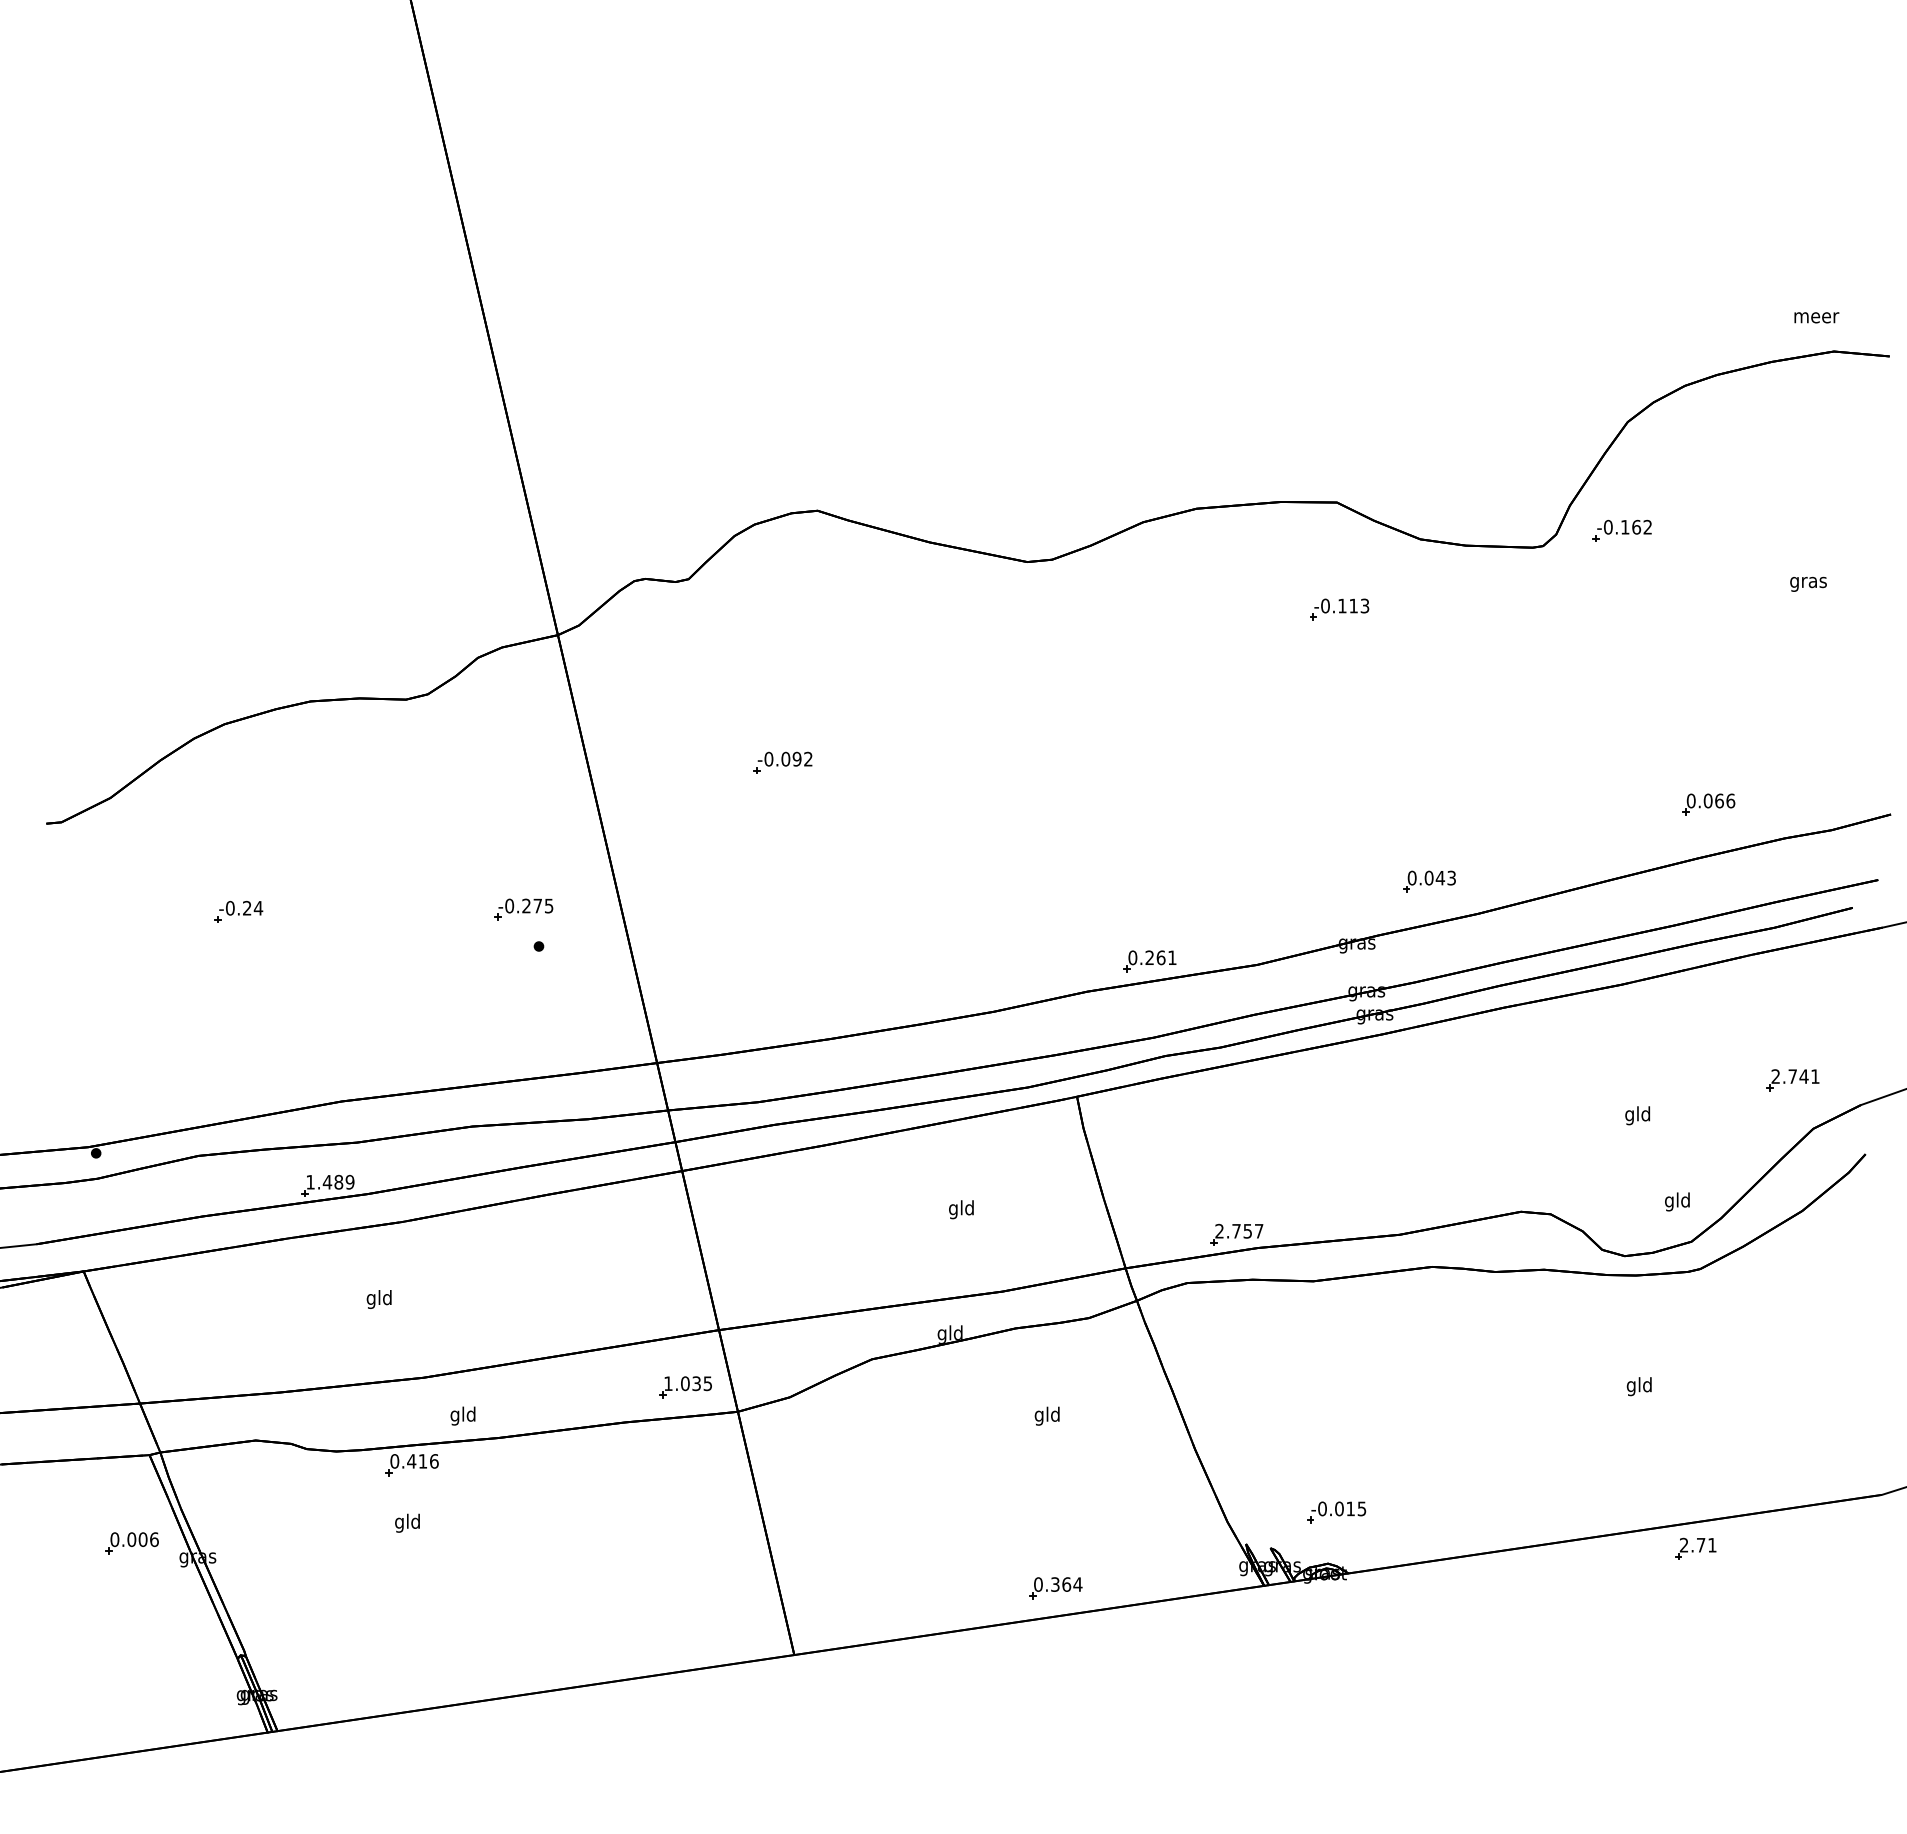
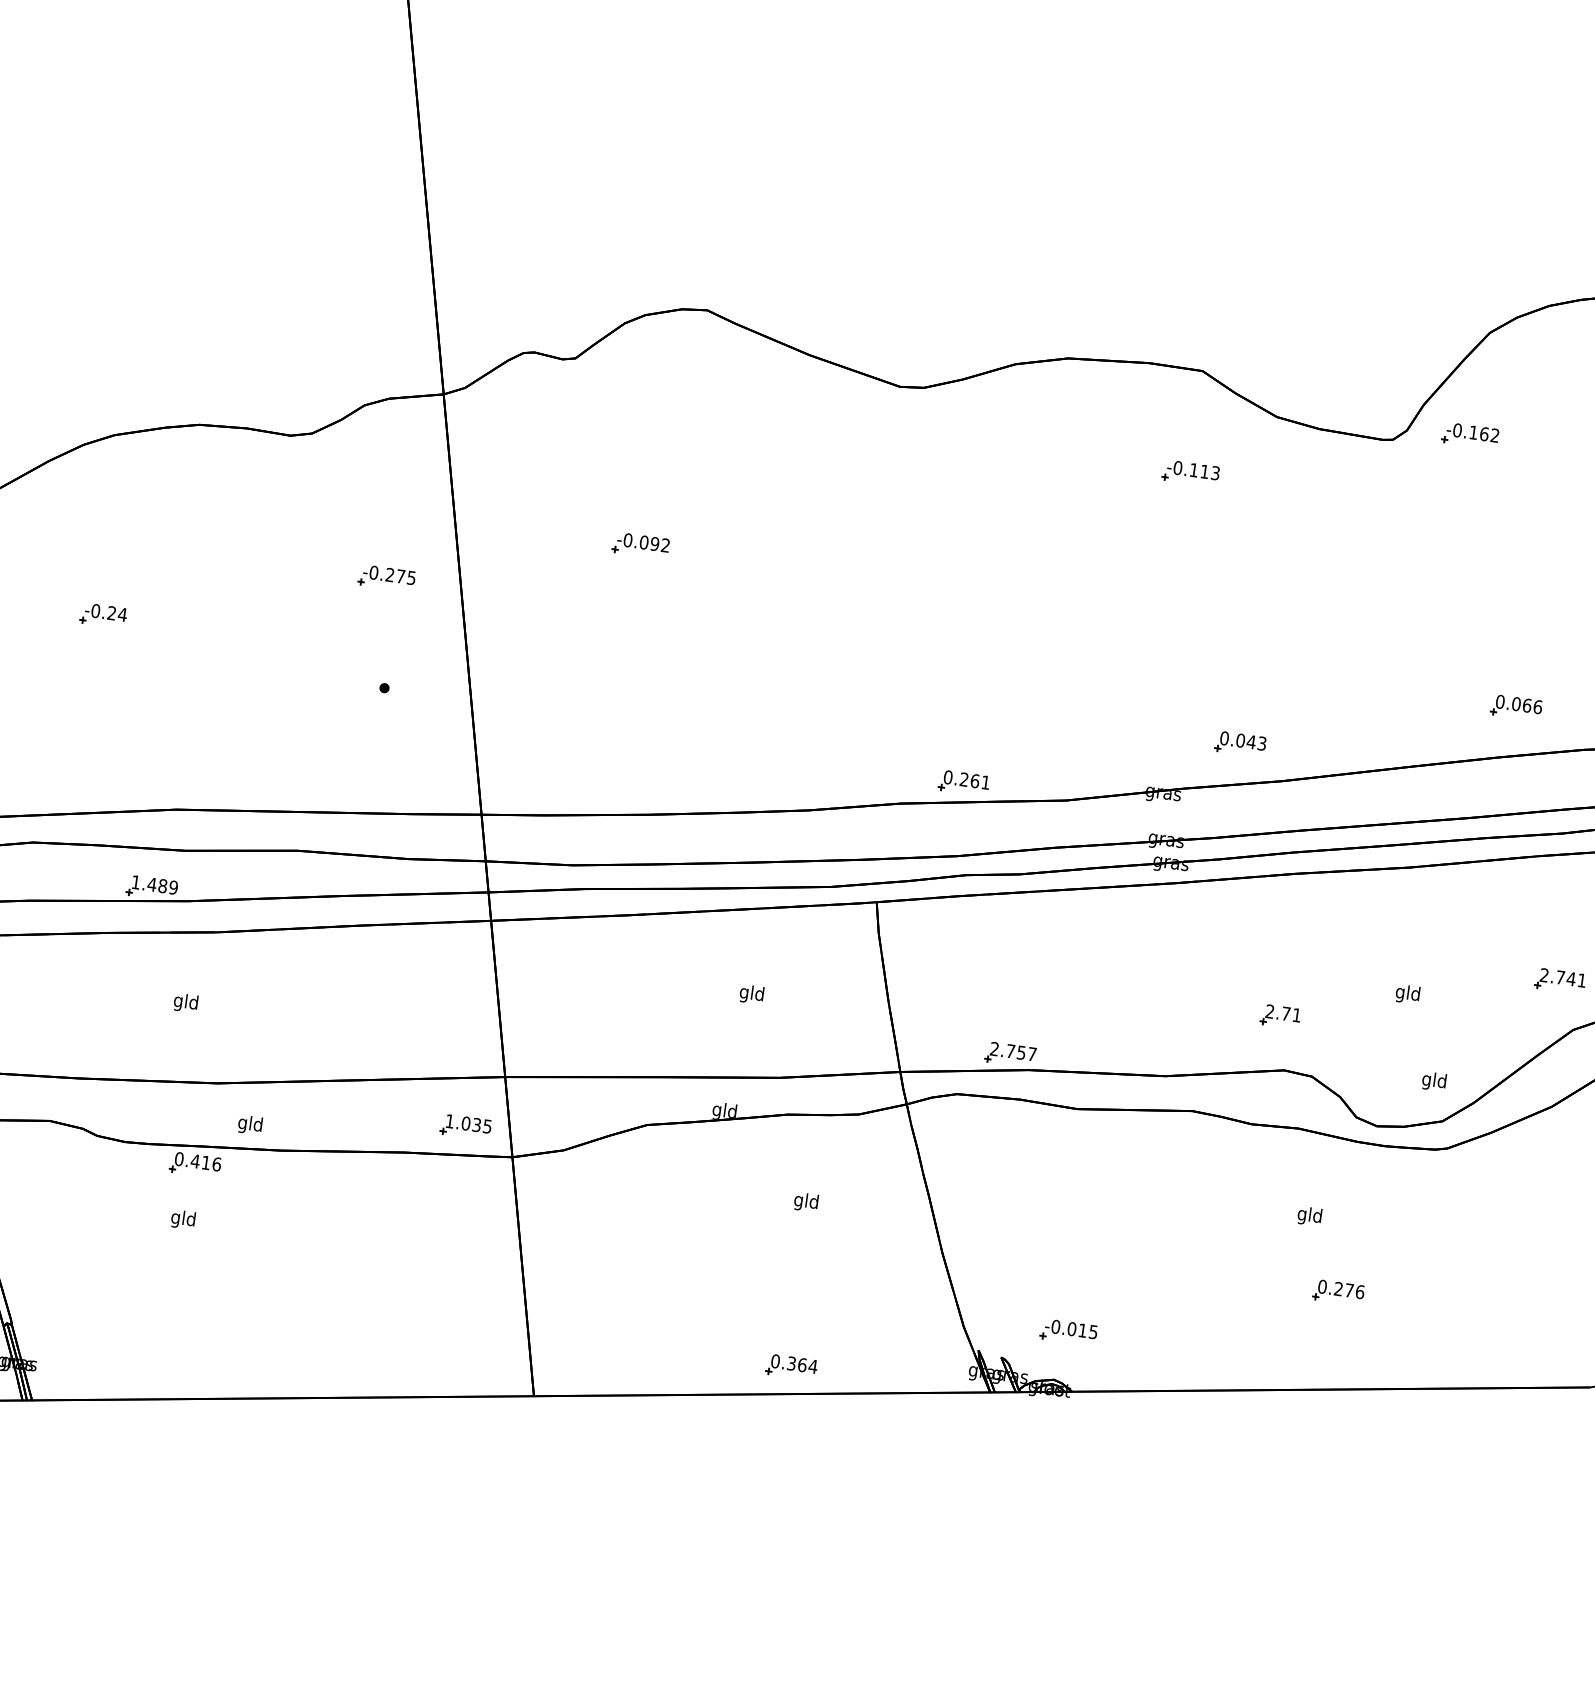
part: (523, 909) -> (386, 577), moved
text: (1638, 1386) -> (1308, 1216), moved
part: (1608, 1433) -> (1338, 1292), added
part: (1695, 1548) -> (1280, 1016), moved

